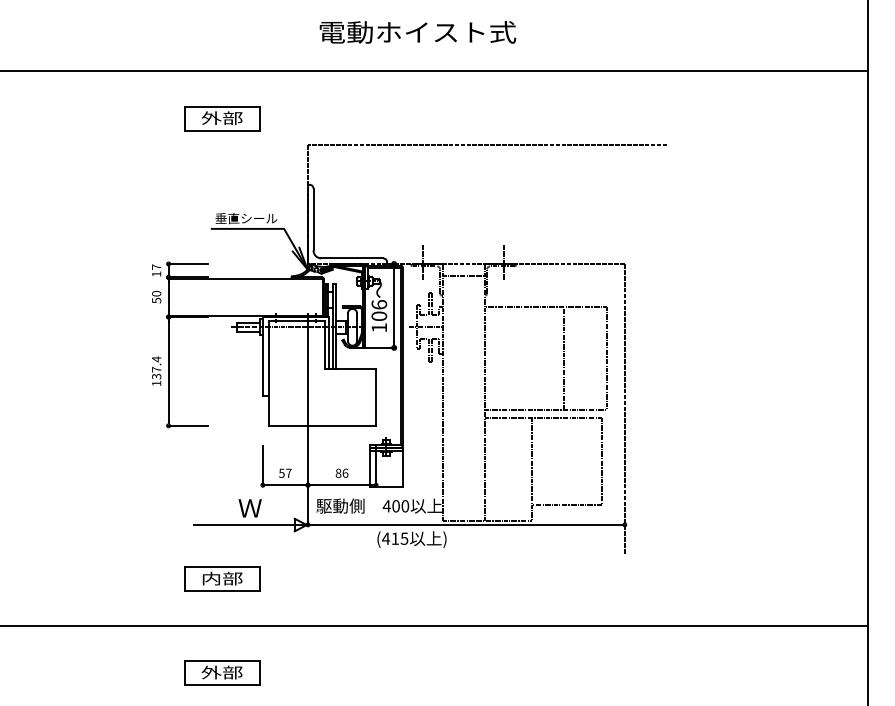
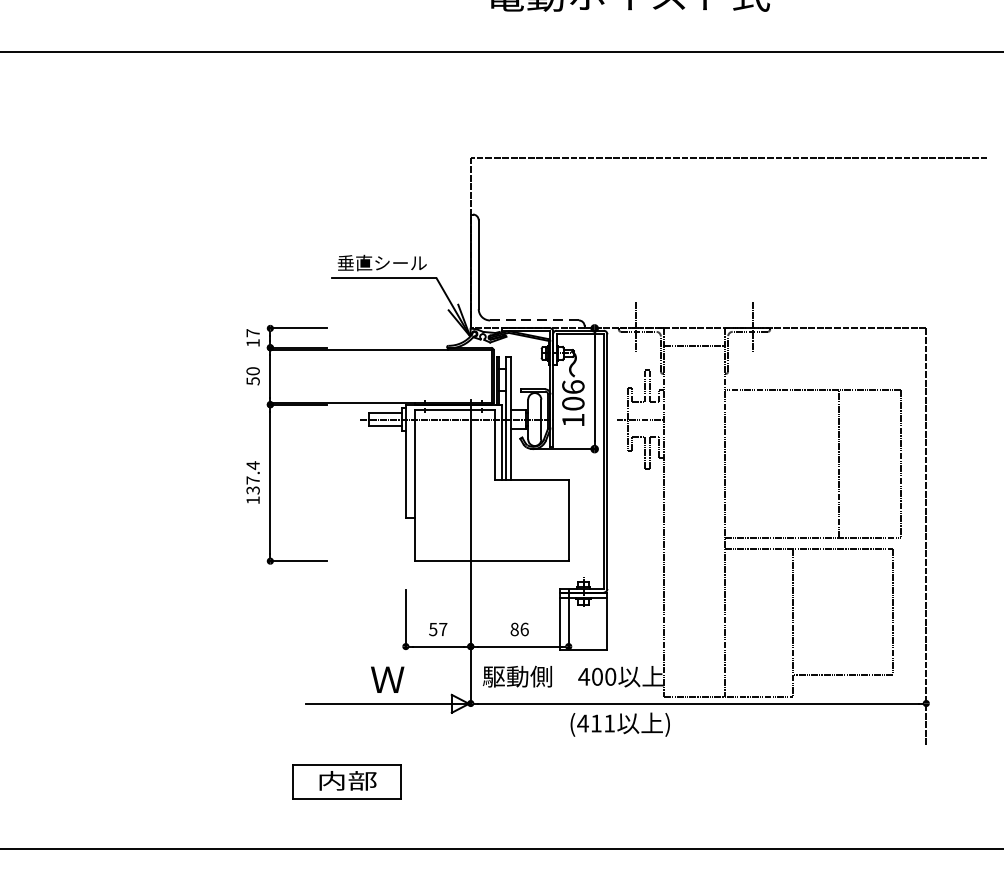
part: (222, 118) -> (347, 119), removed
line: (352, 258) -> (534, 320), solid -> dashed
text: (404, 538) -> (609, 723), (415 -> (411

